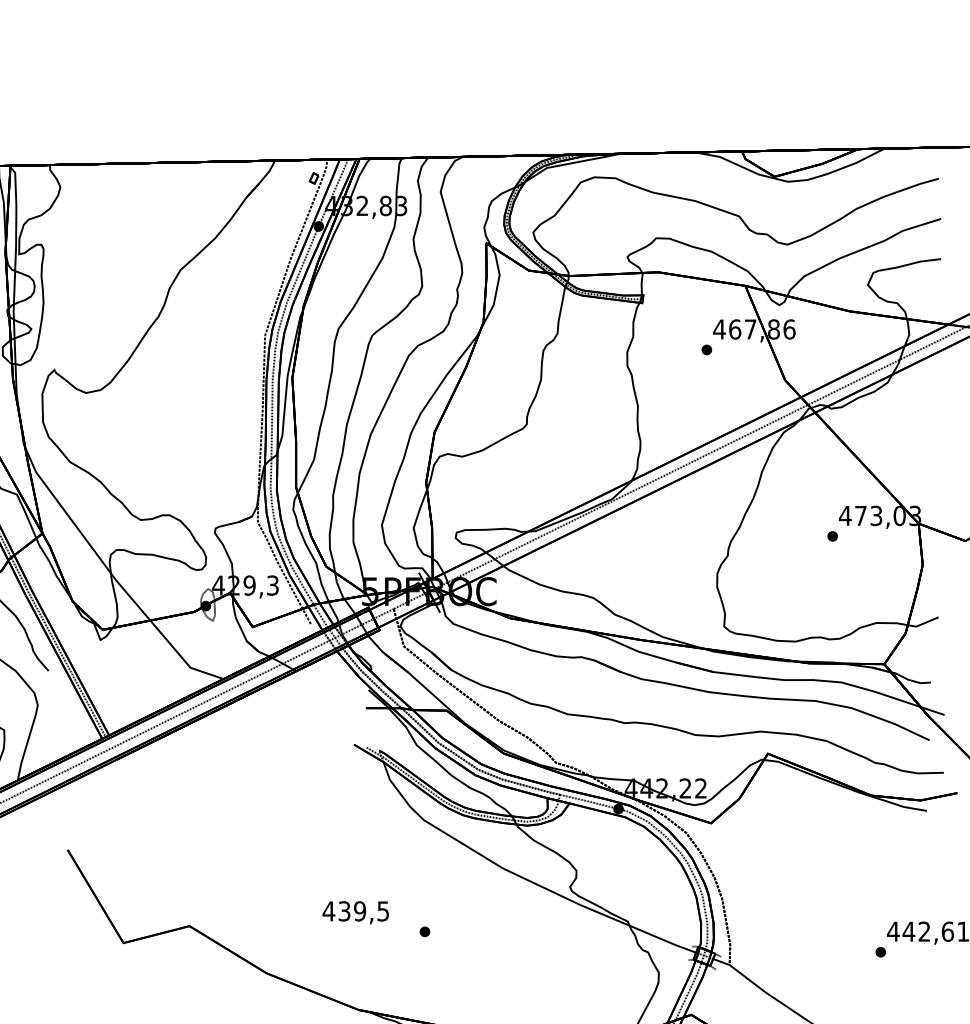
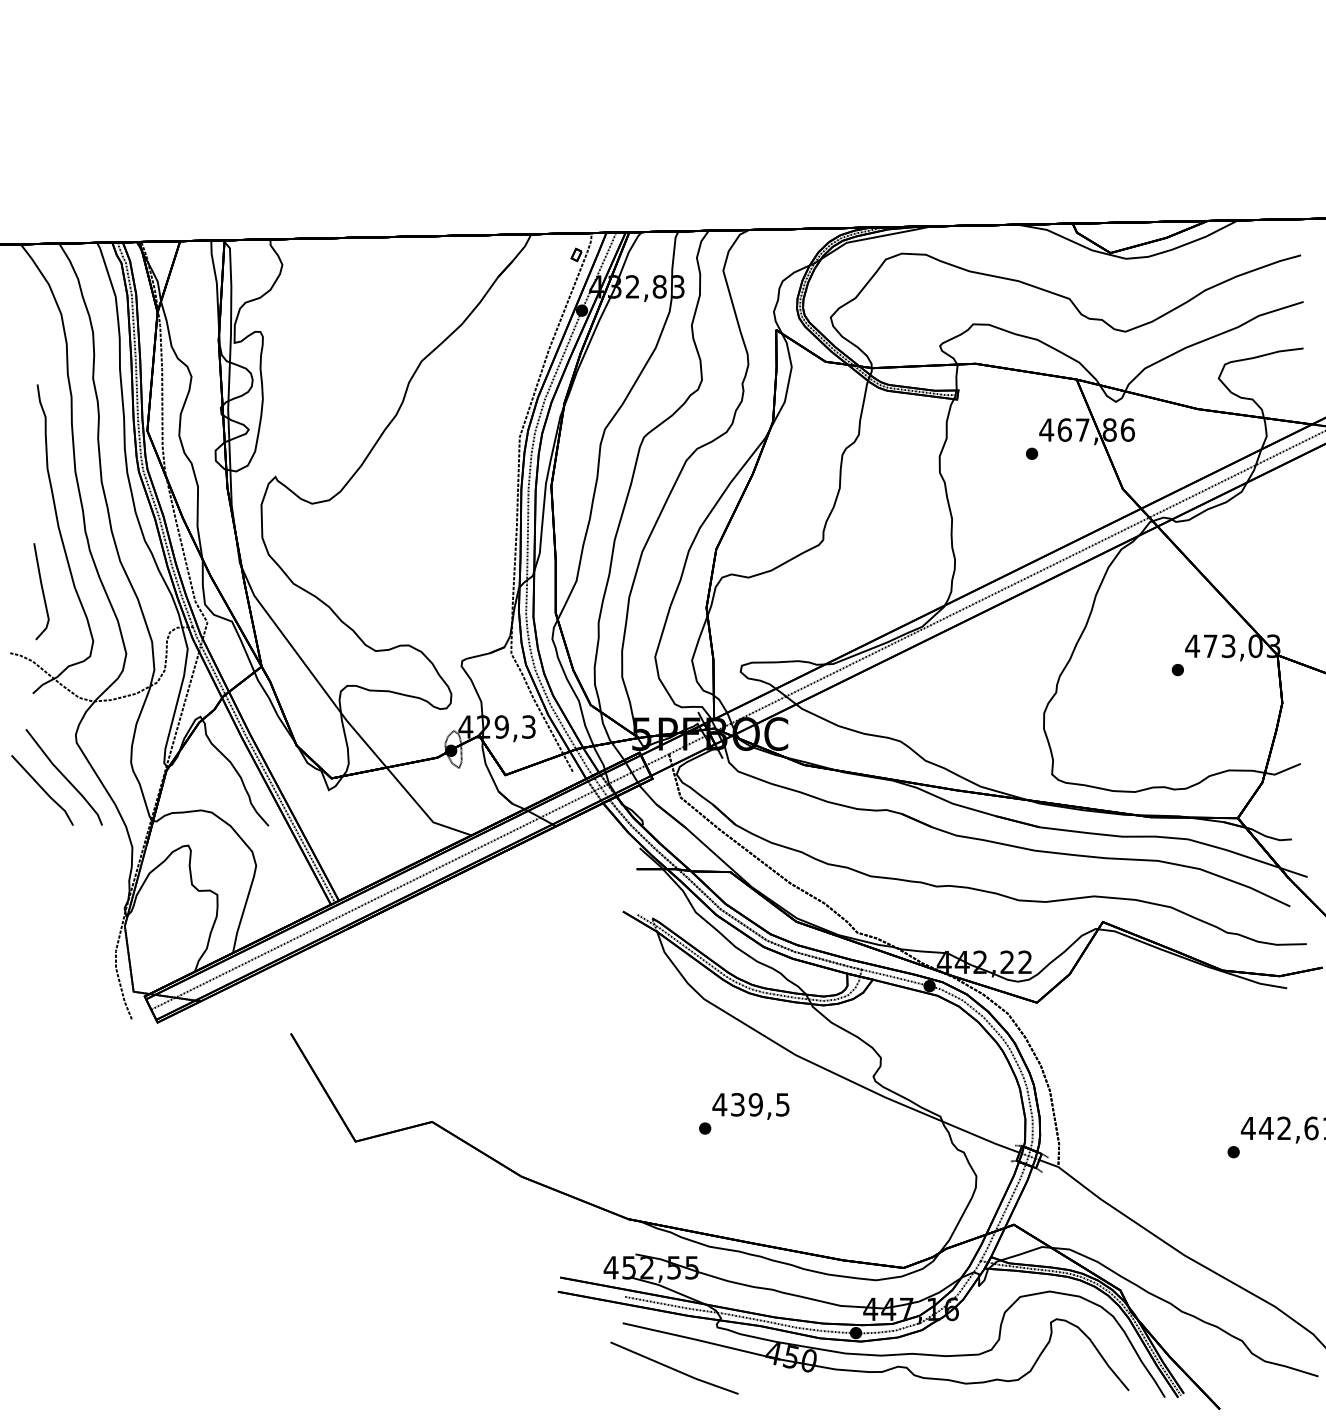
text: (355, 912) -> (750, 1106), moved

